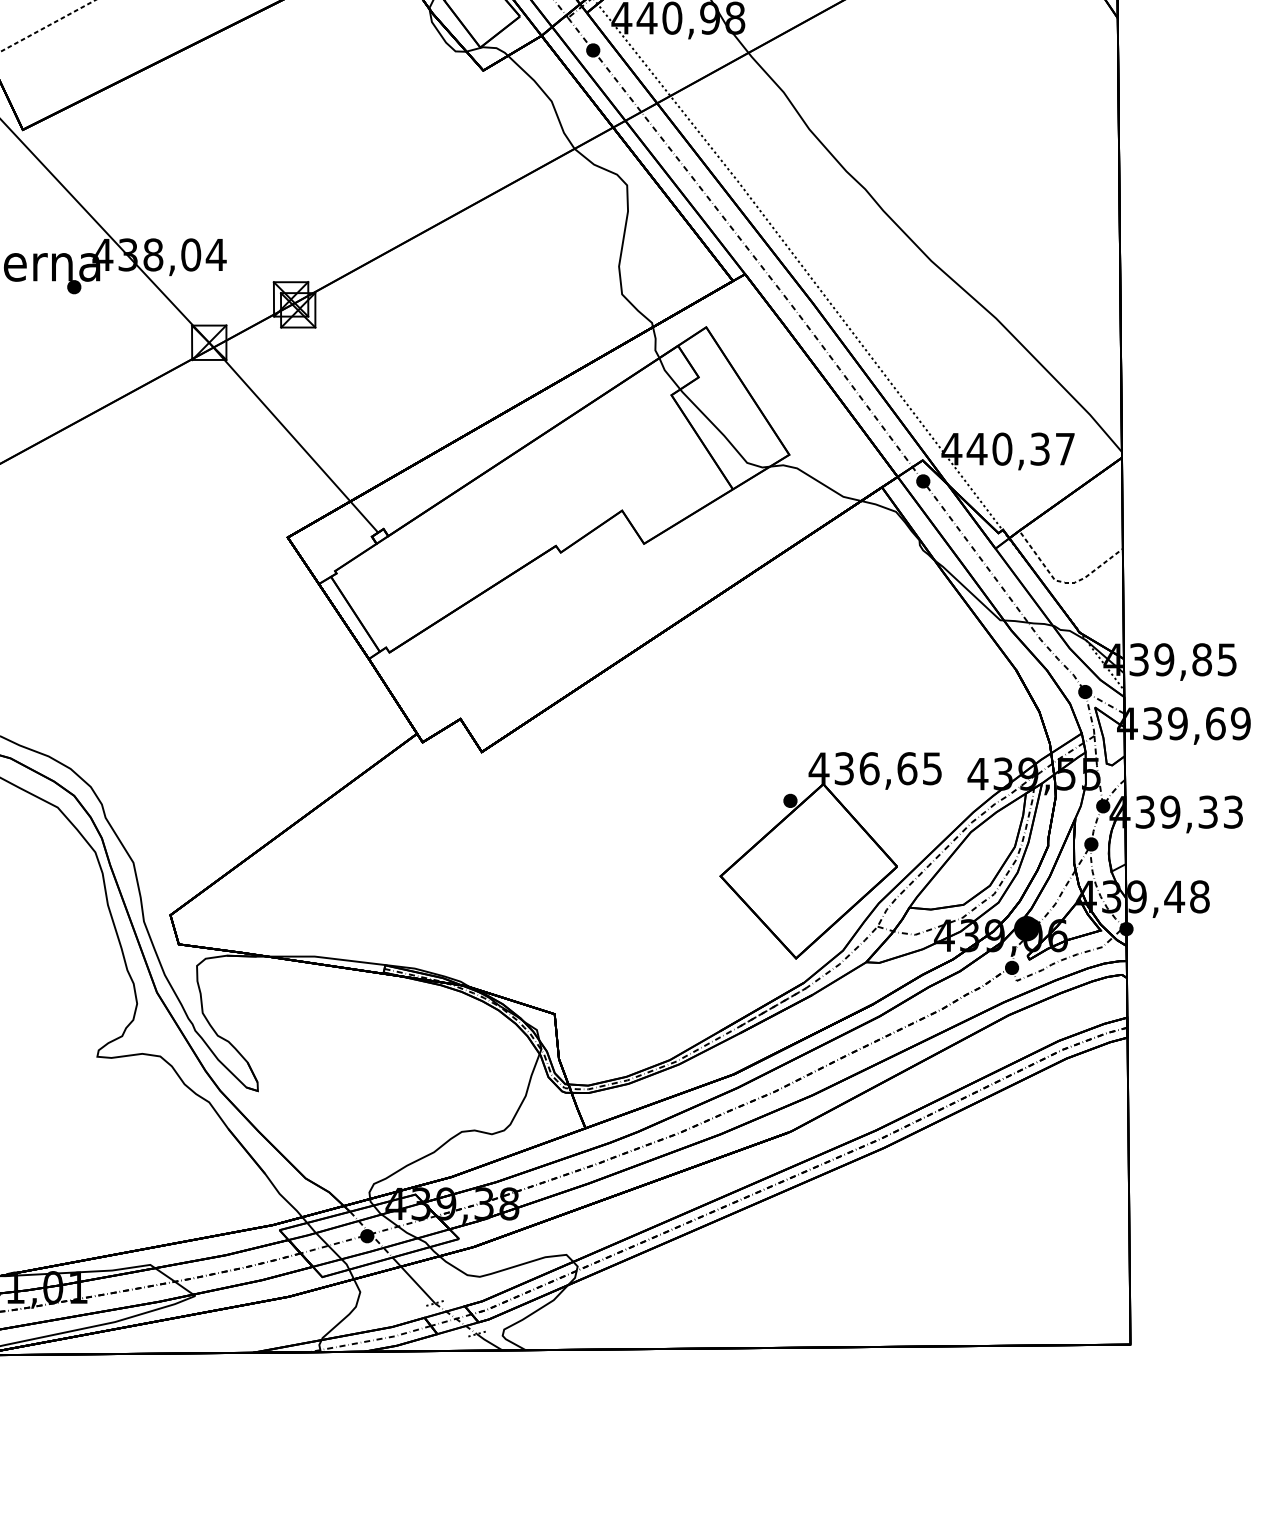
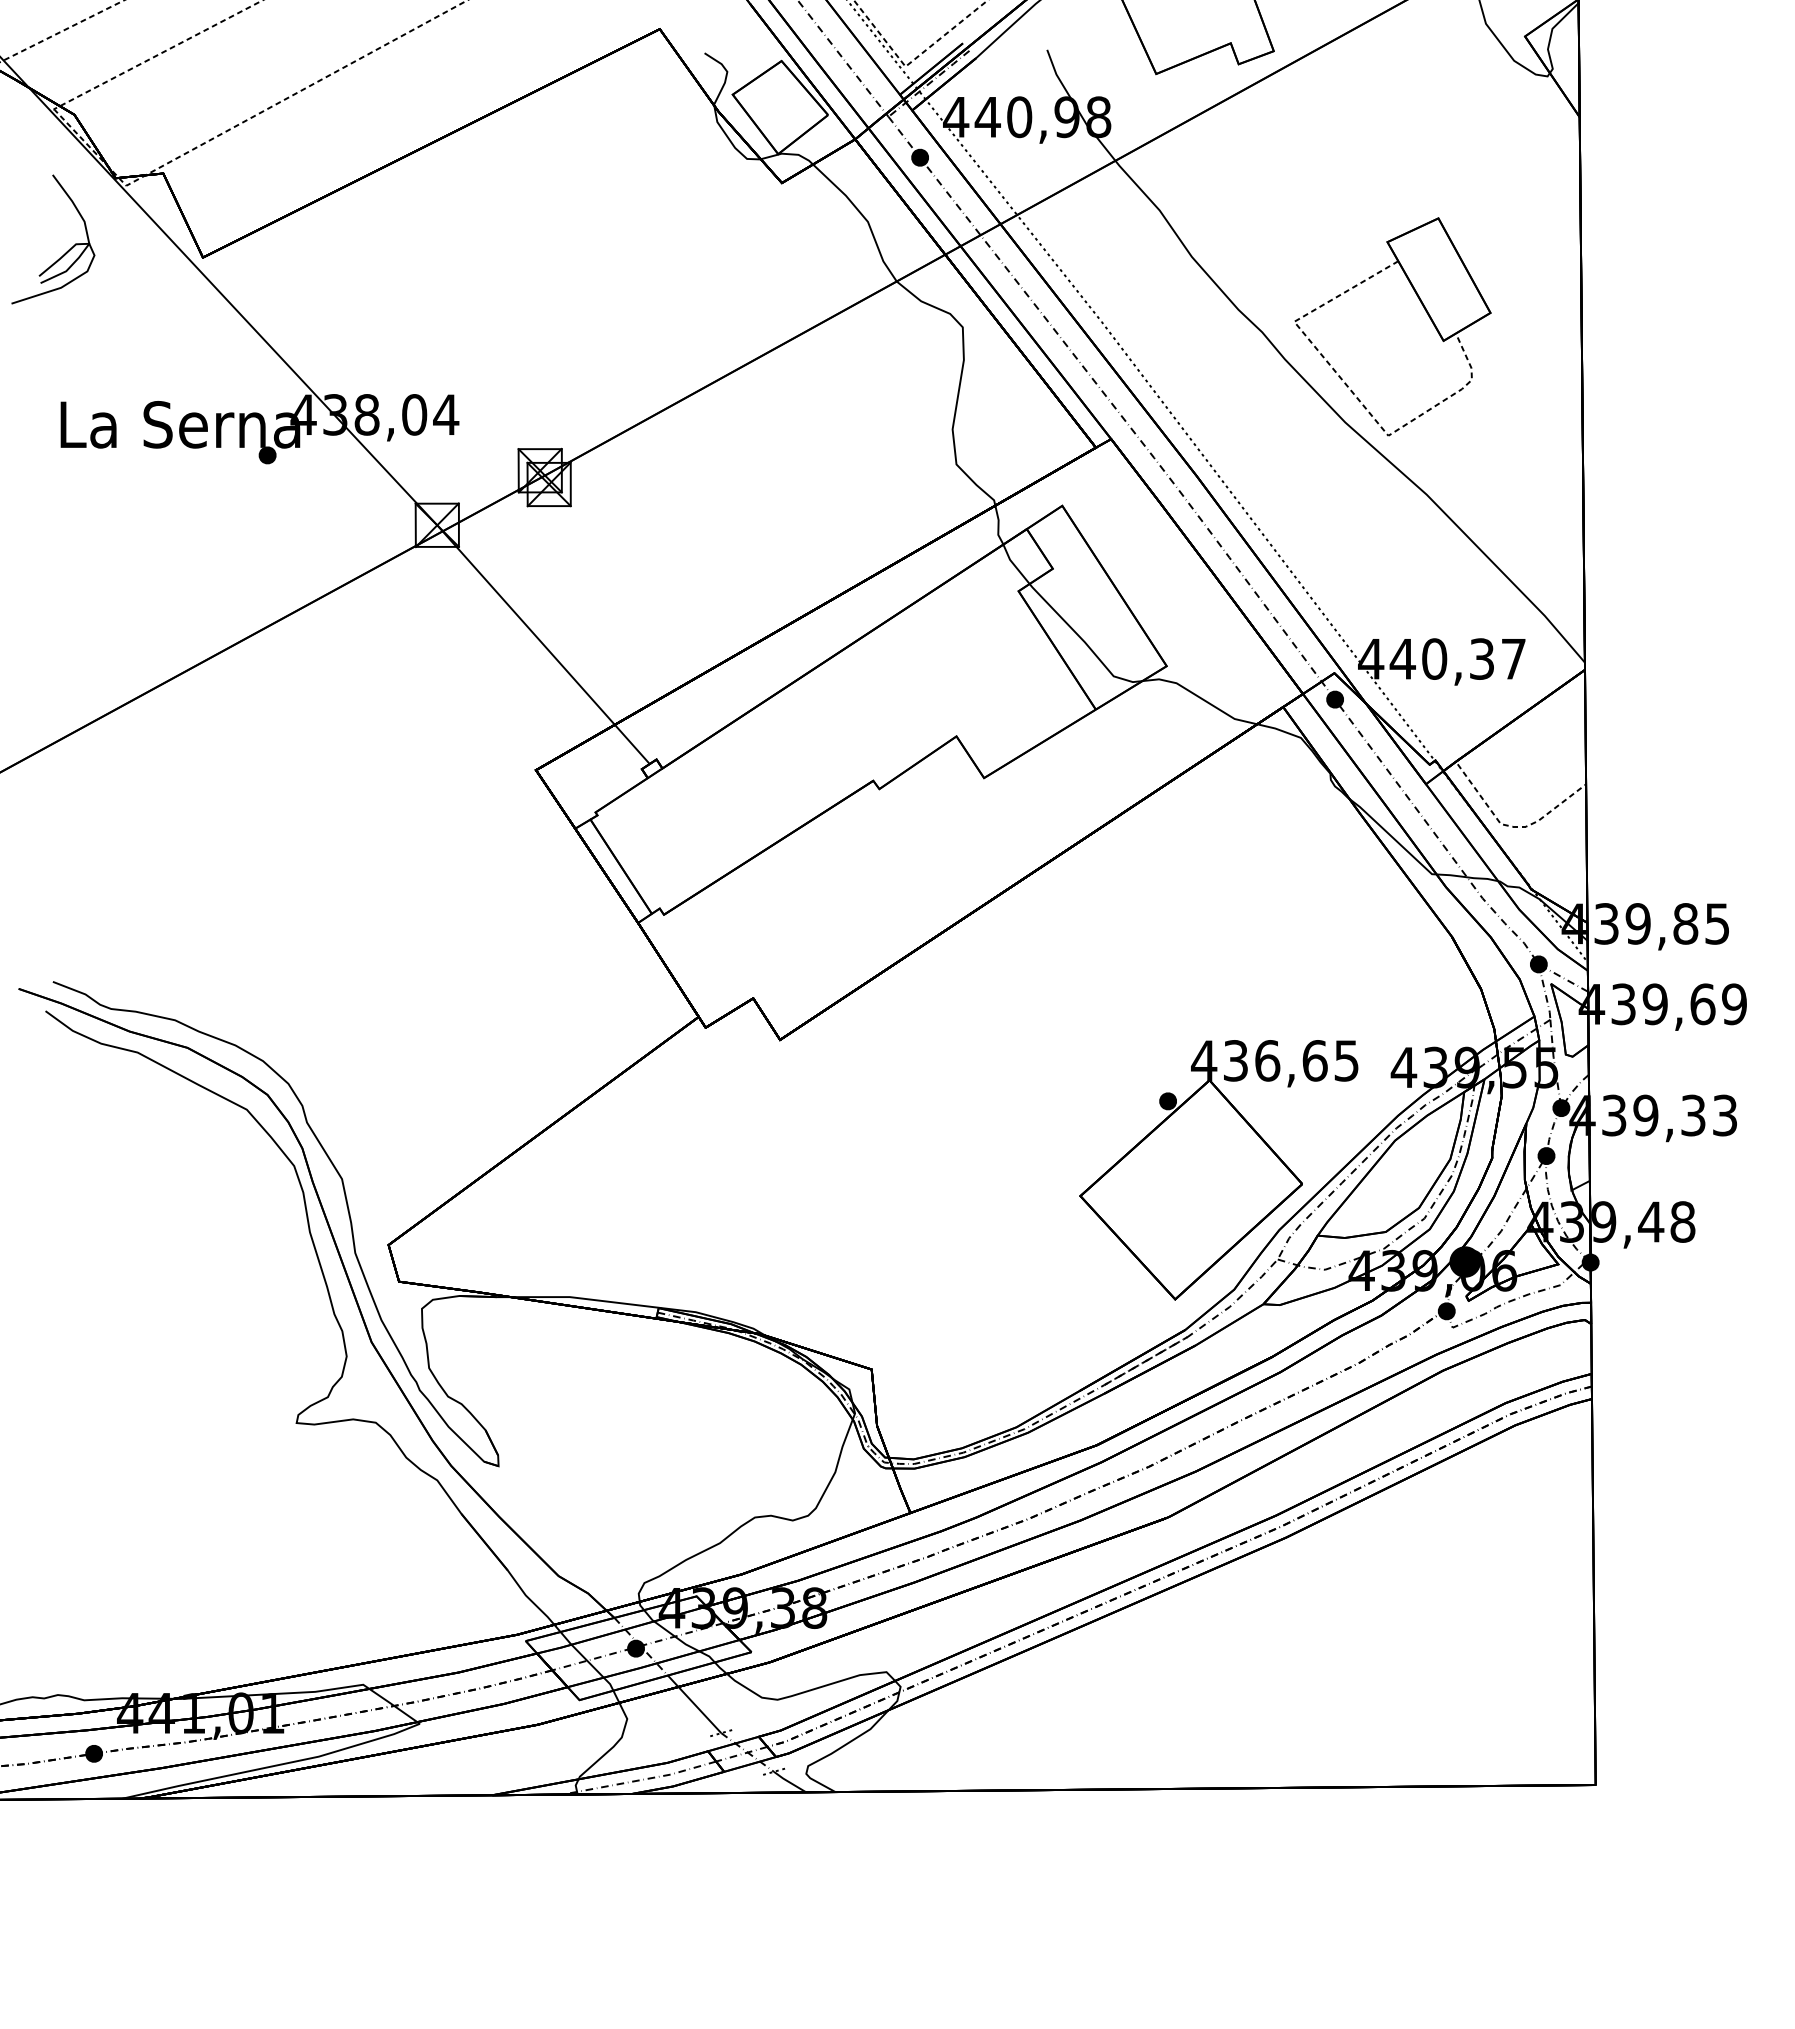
part: (992, 168) -> (1422, 306), added

